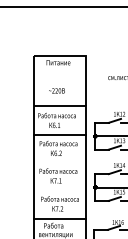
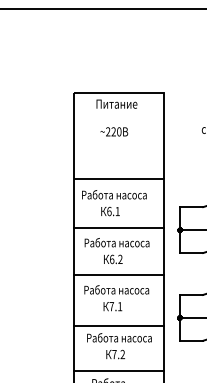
text: (56, 90) -> (113, 131), moved
line: (59, 162) -> (118, 275), added
line: (59, 192) -> (118, 326), added

